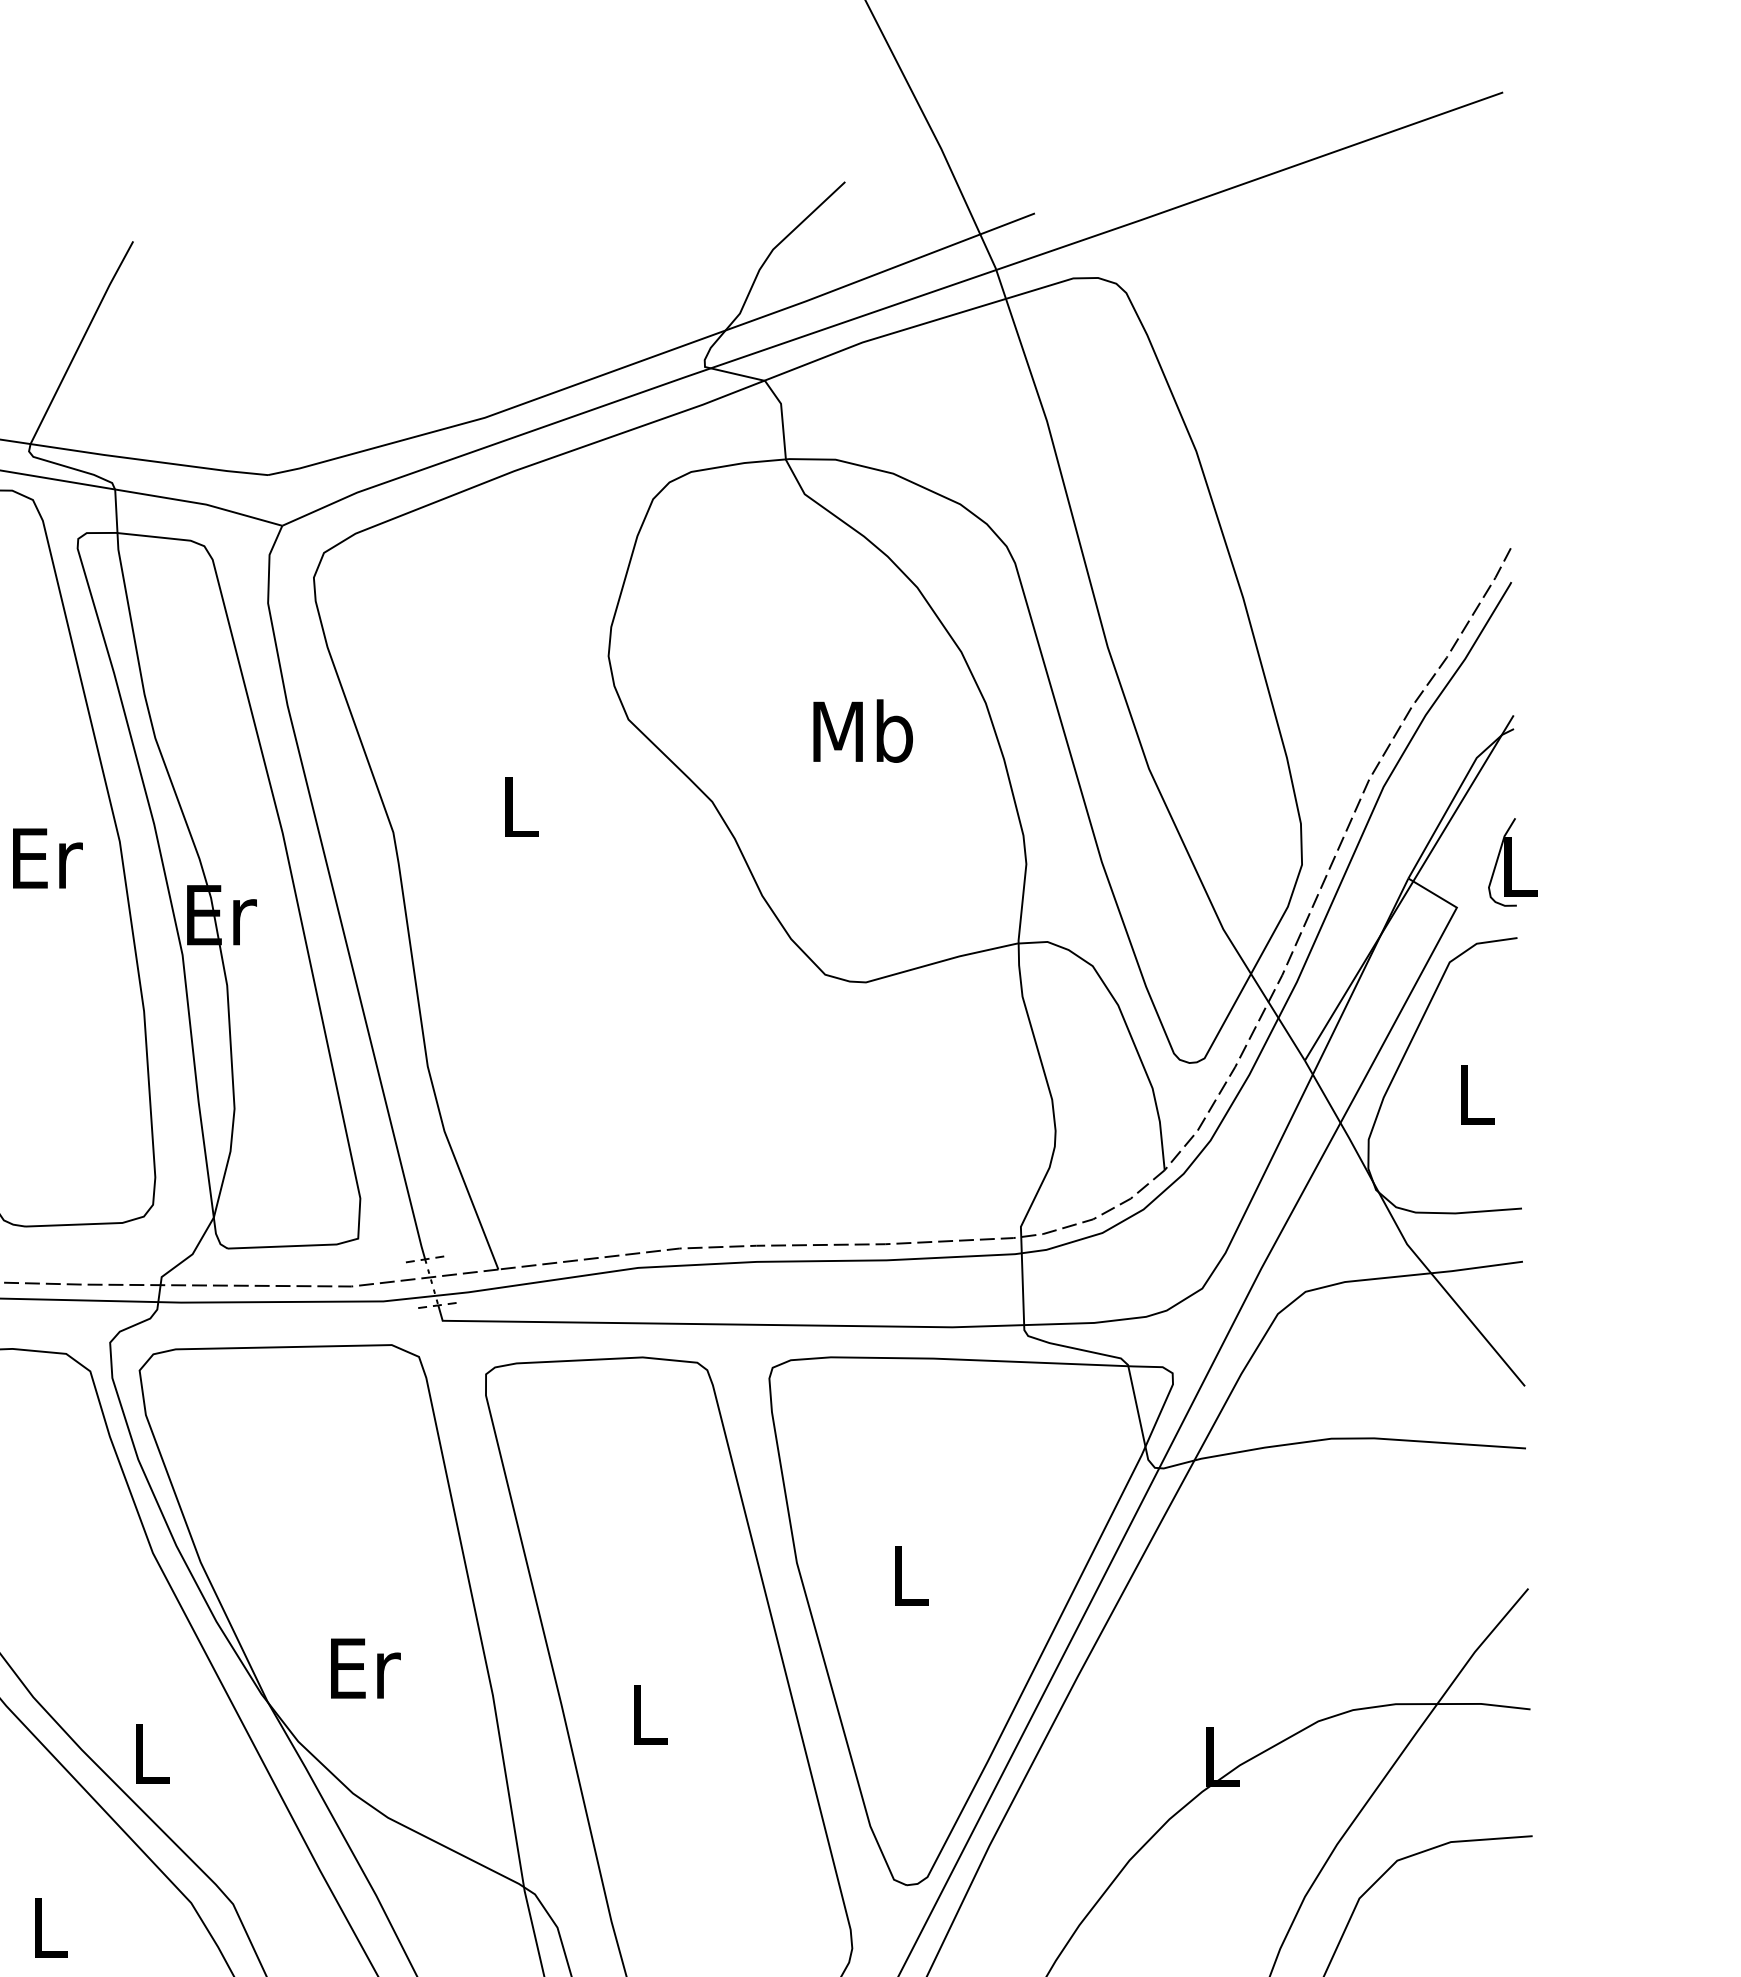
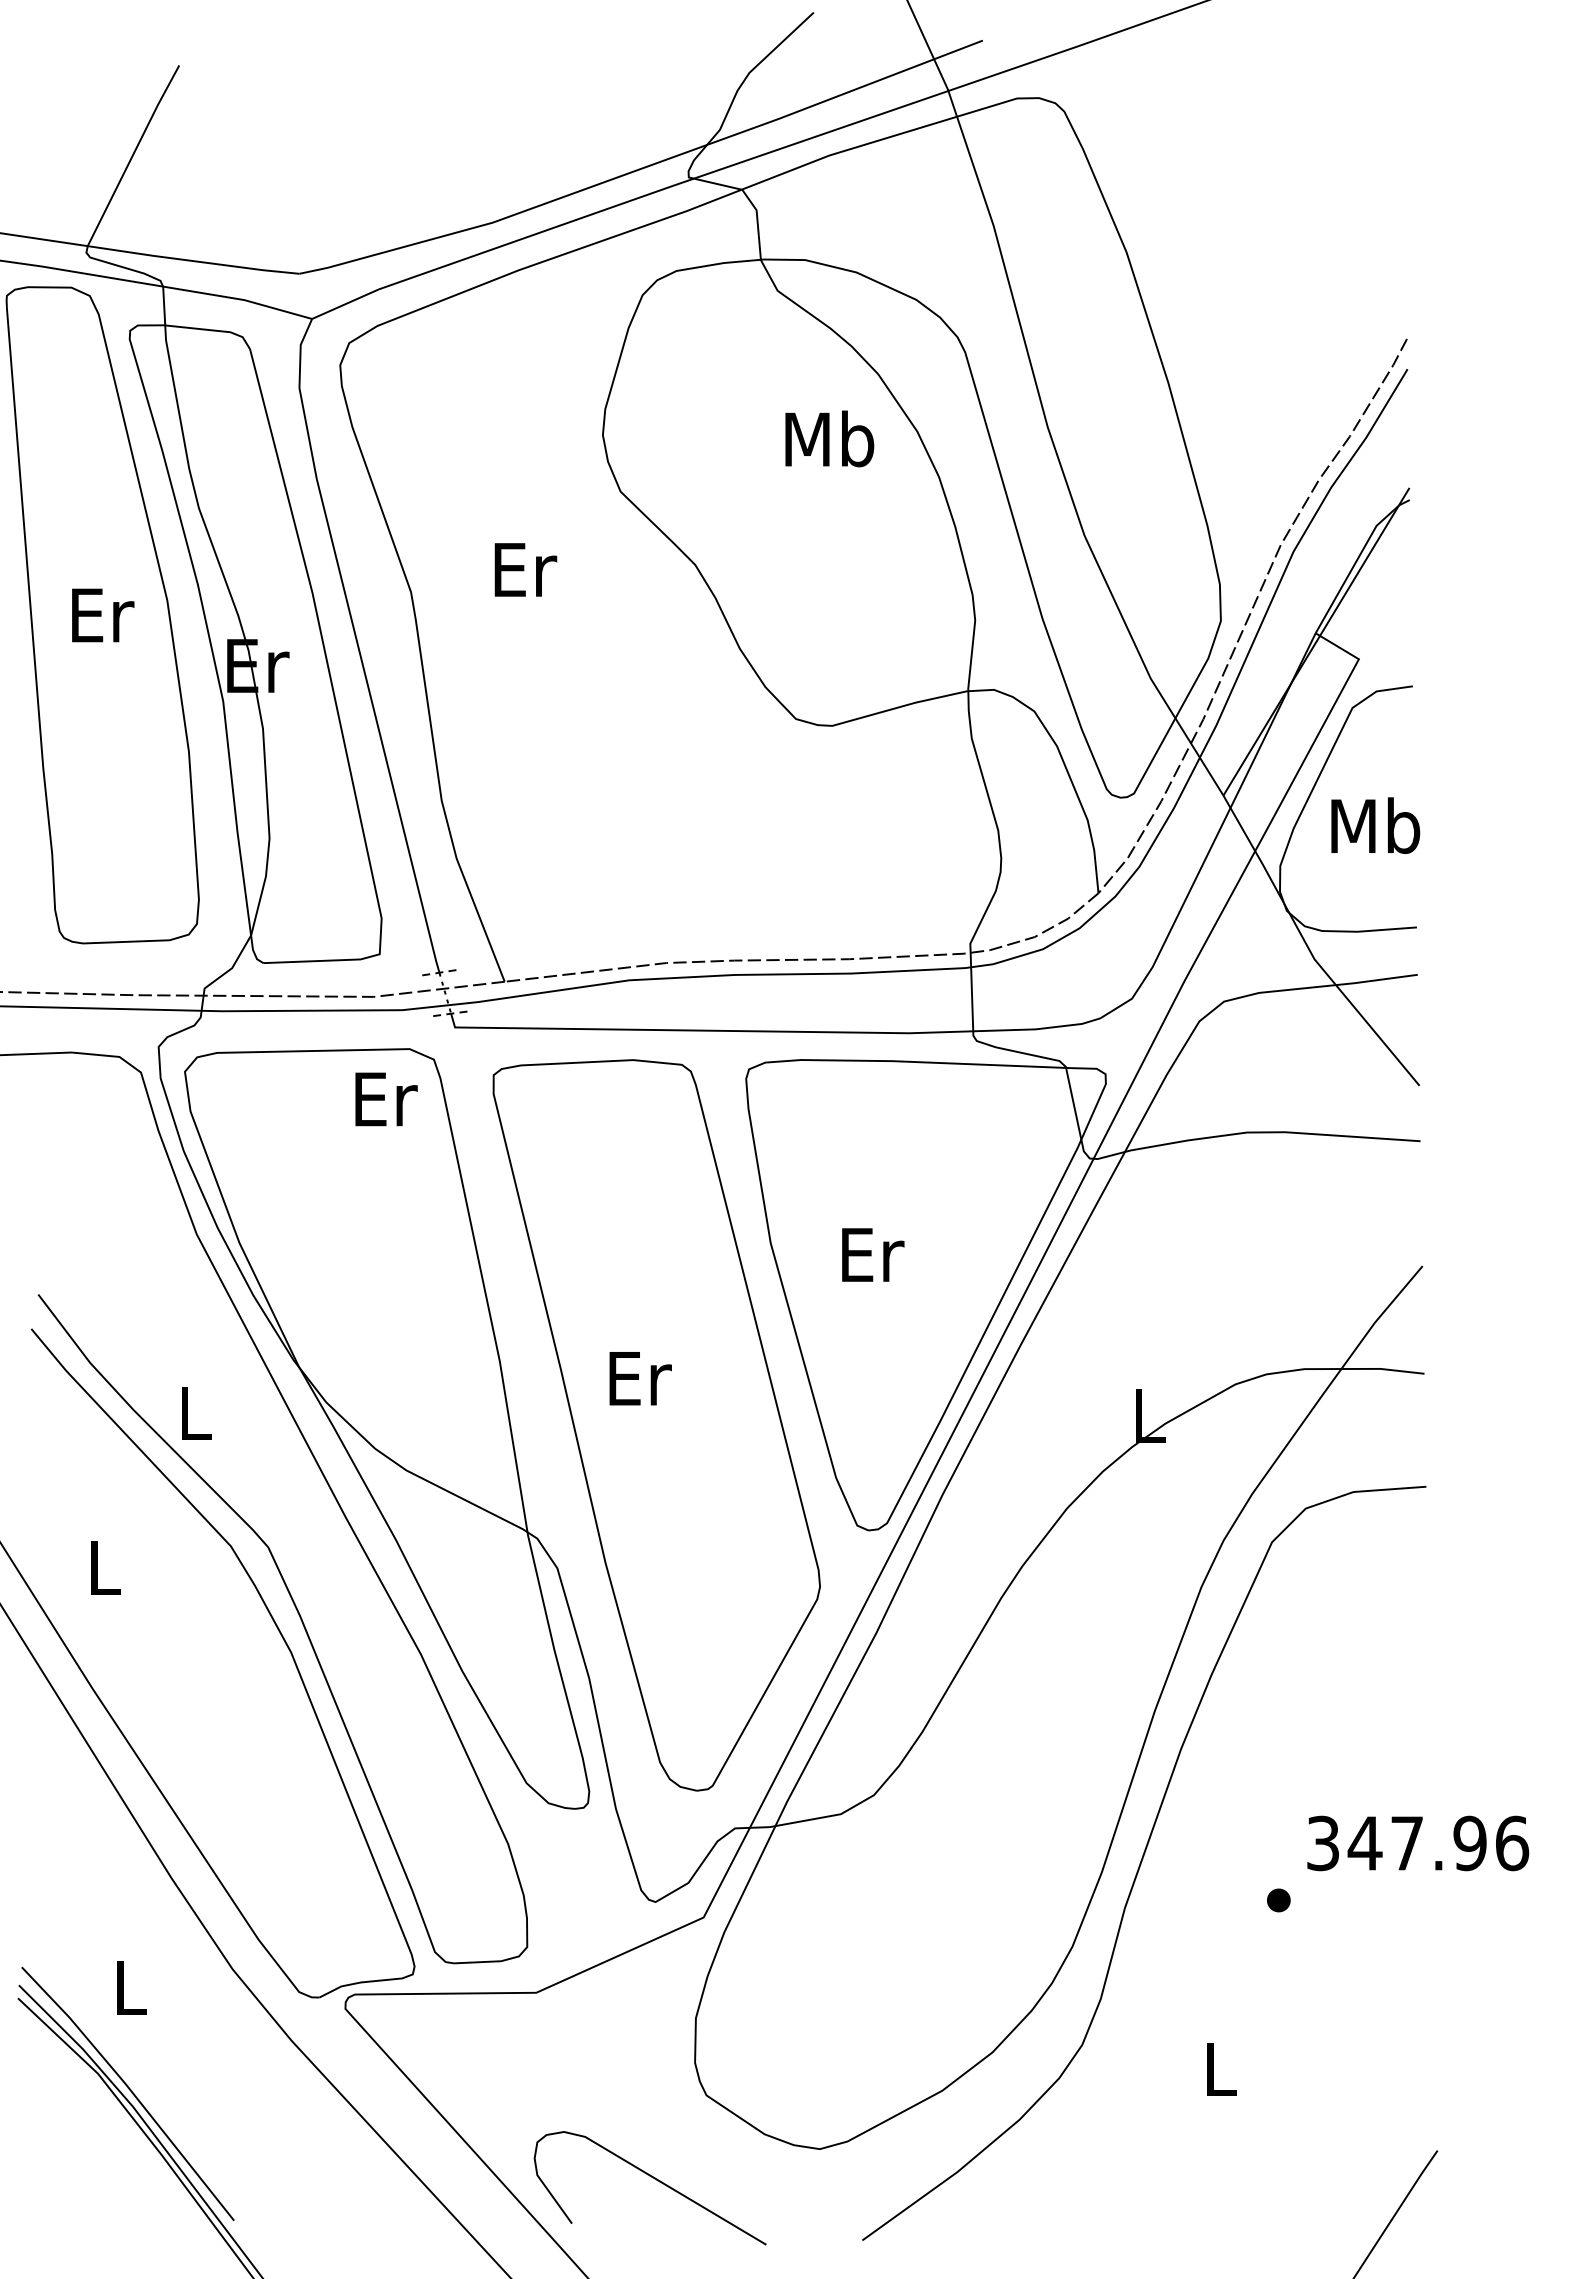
text: (862, 730) -> (829, 438), moved
text: (521, 806) -> (525, 569), L -> Er
part: (1512, 861) -> (1408, 618), removed
text: (1475, 1094) -> (1375, 825), L -> Mb
text: (912, 1575) -> (873, 1254), L -> Er
text: (365, 1668) -> (386, 1099), moved
text: (650, 1714) -> (640, 1378), L -> Er

